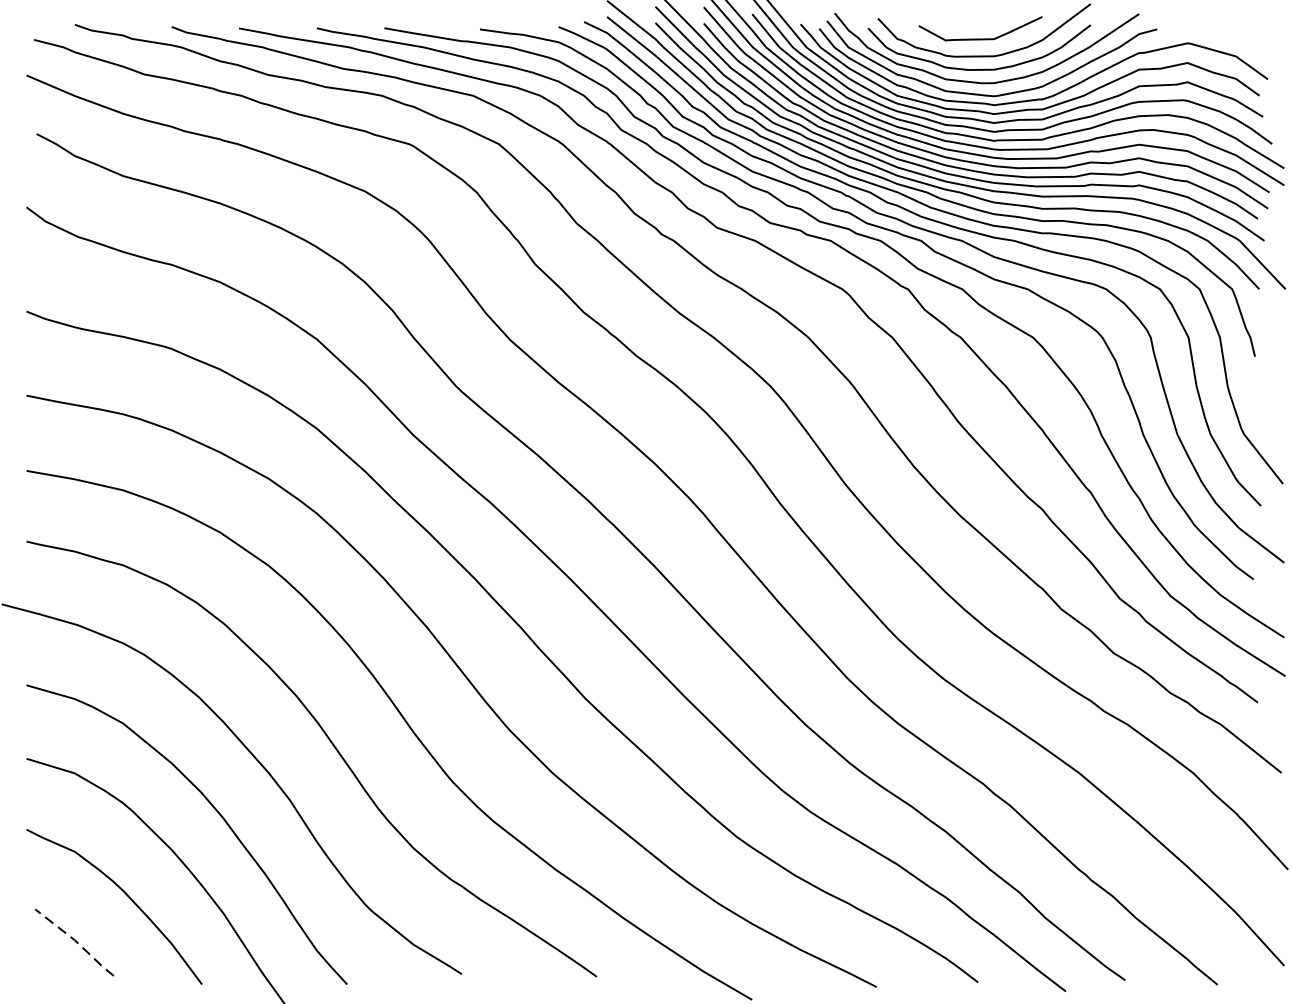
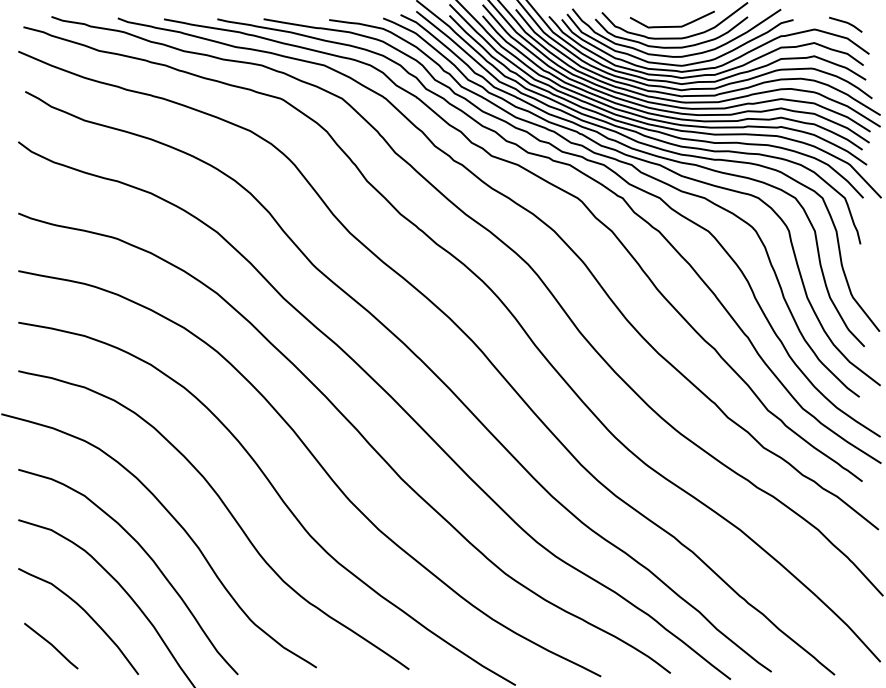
line: (1233, 34) -> (845, 23), added
line: (76, 941) -> (52, 645), dashed -> solid

